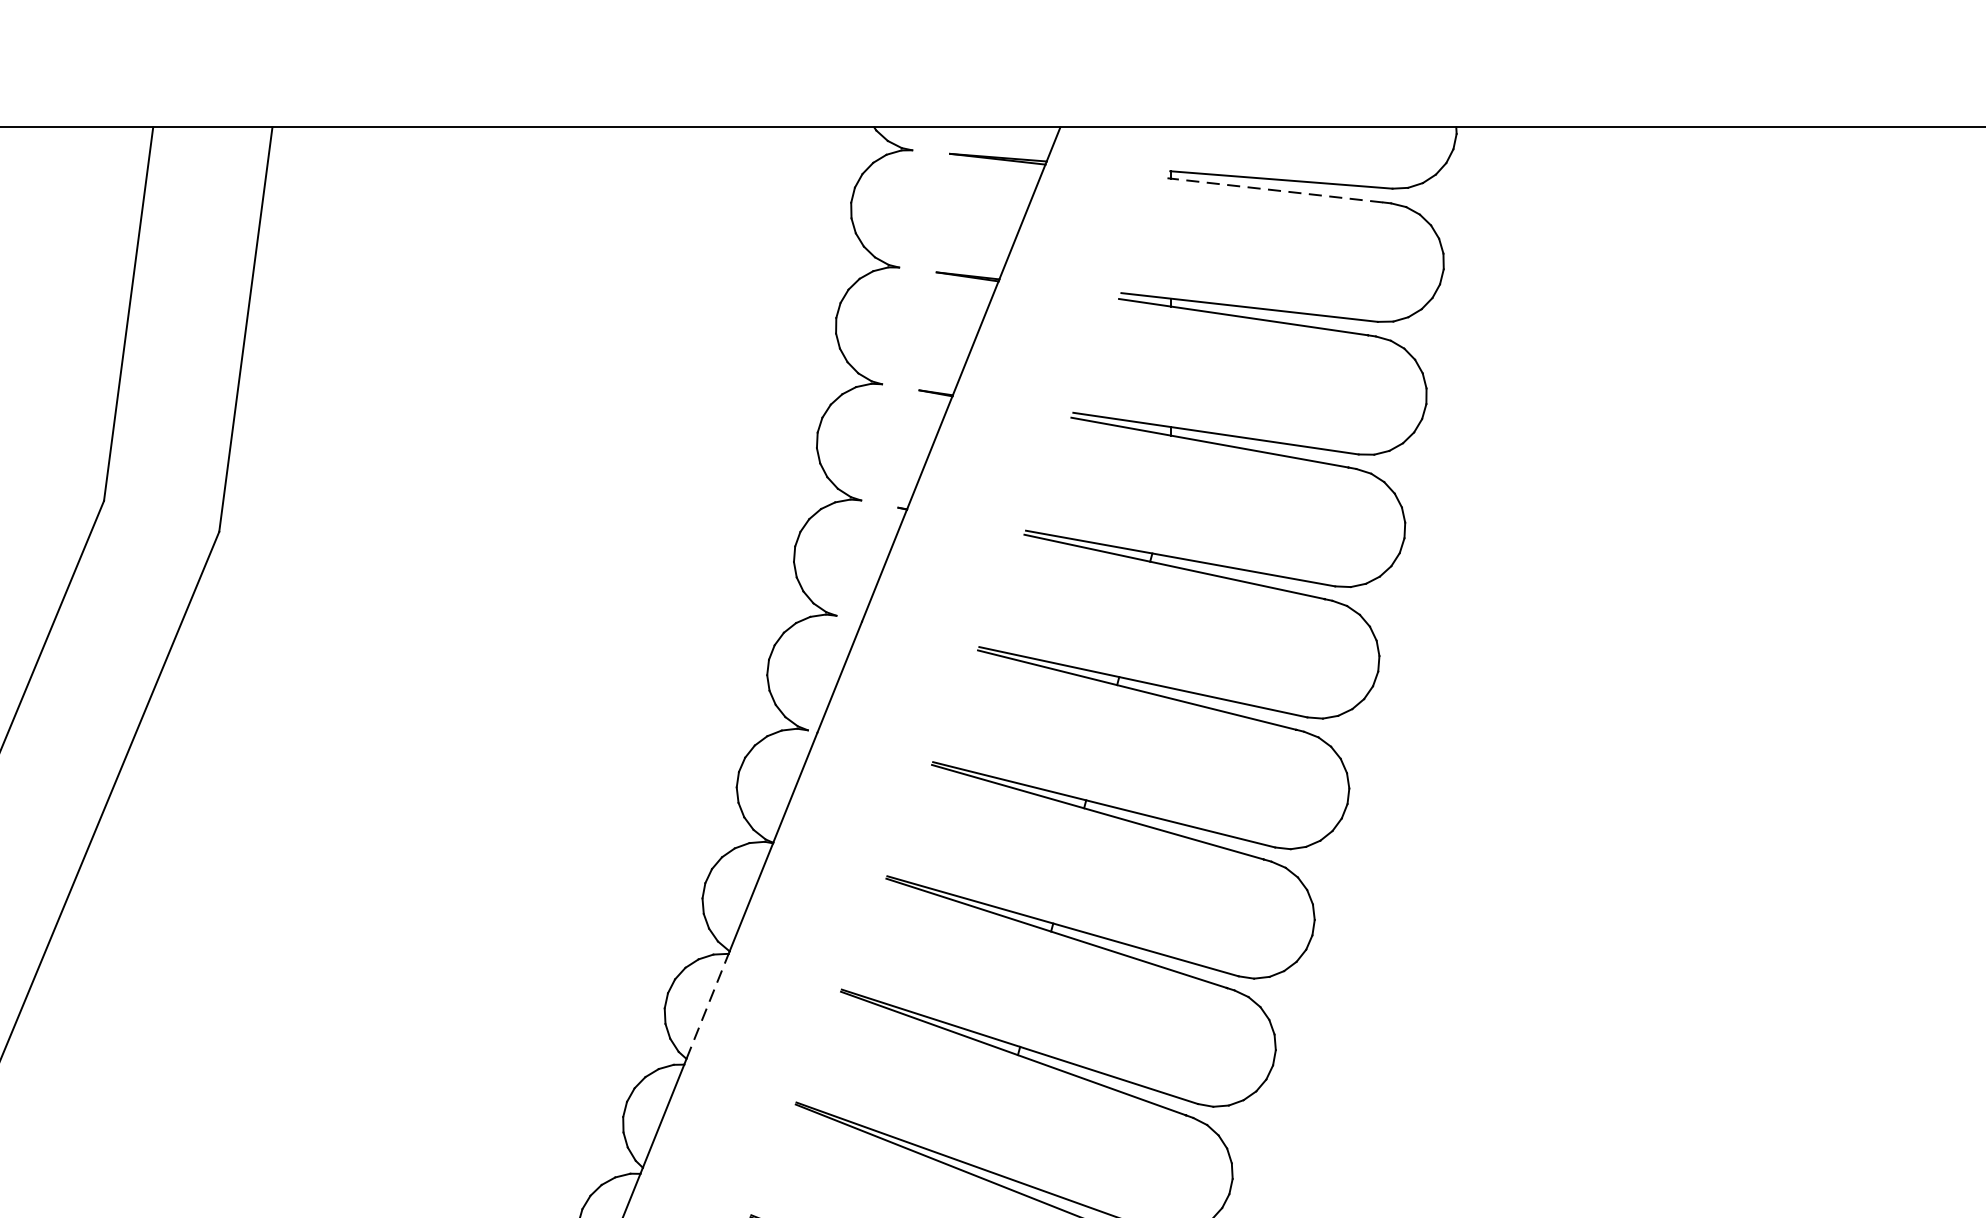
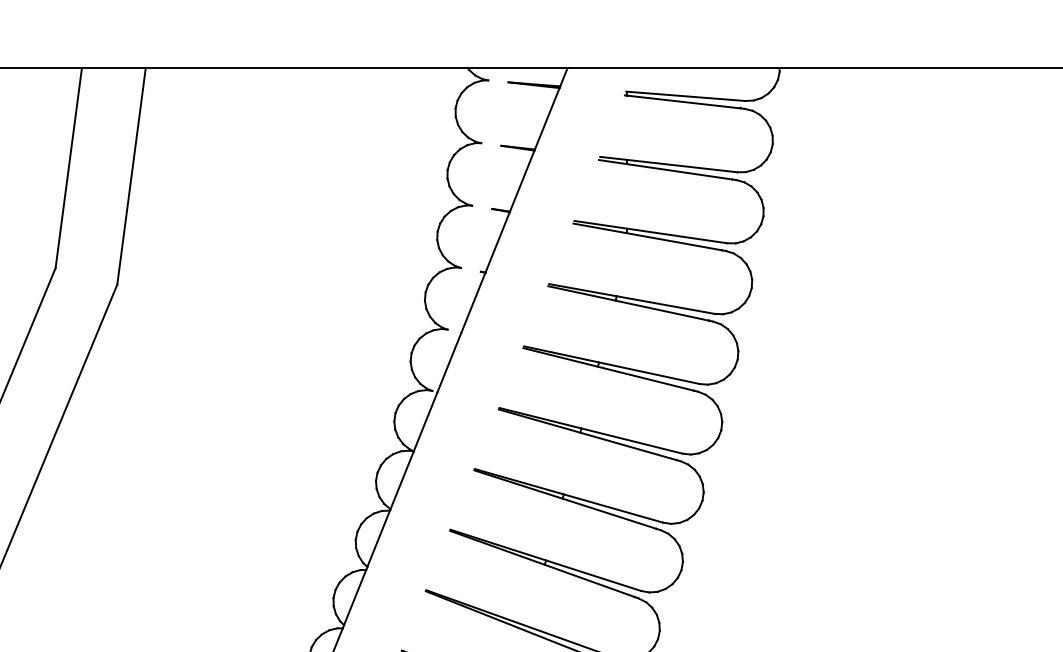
line: (1275, 189) -> (682, 101), dashed -> solid
line: (707, 1005) -> (378, 538), dashed -> solid

